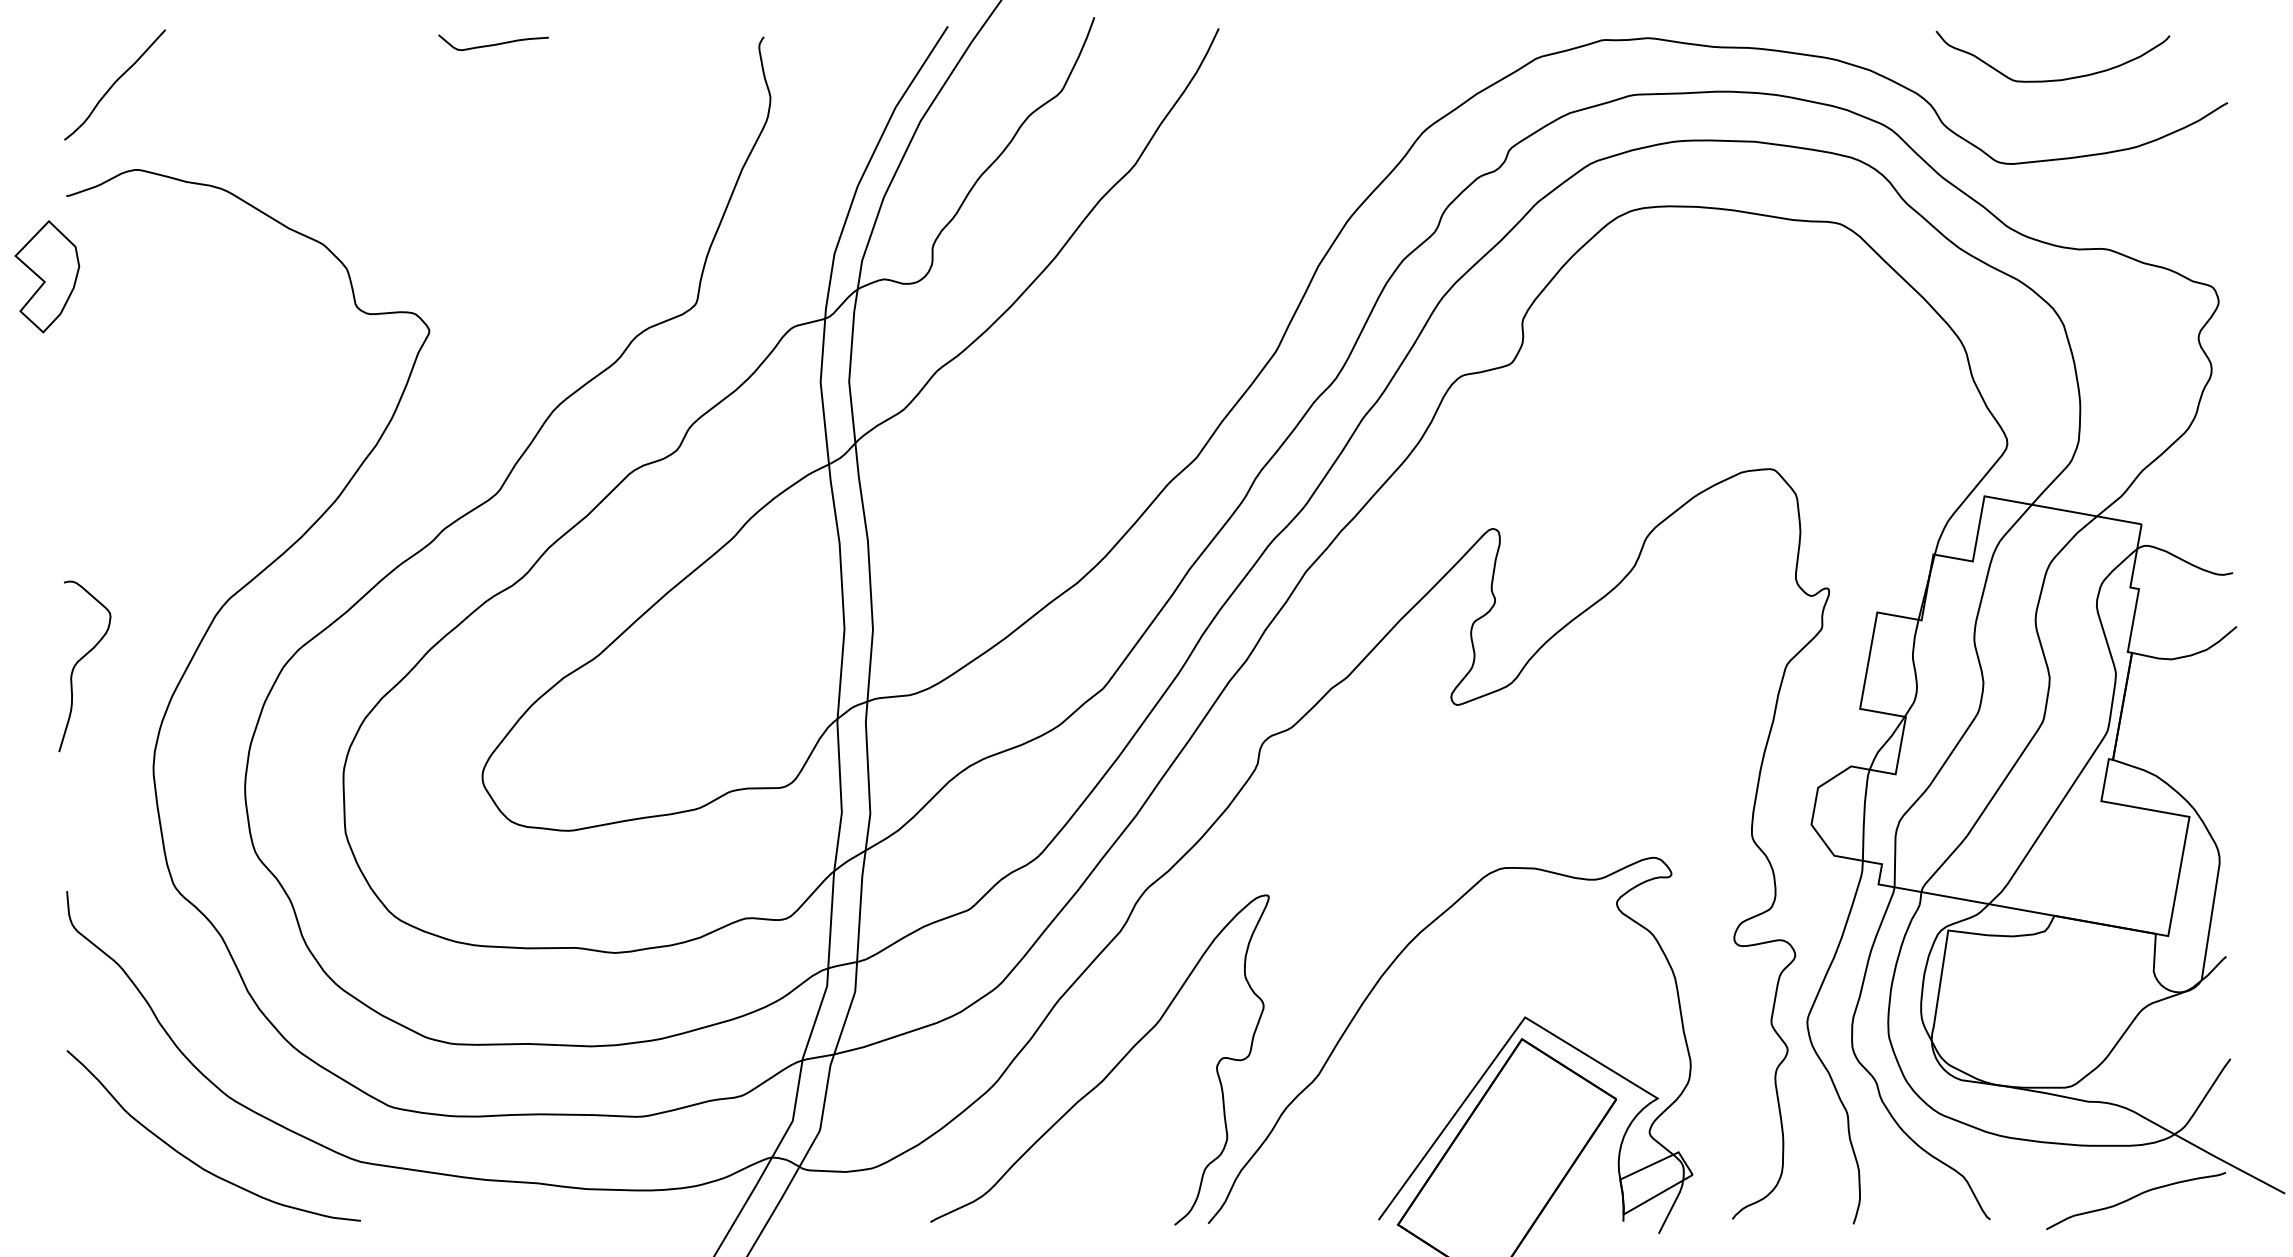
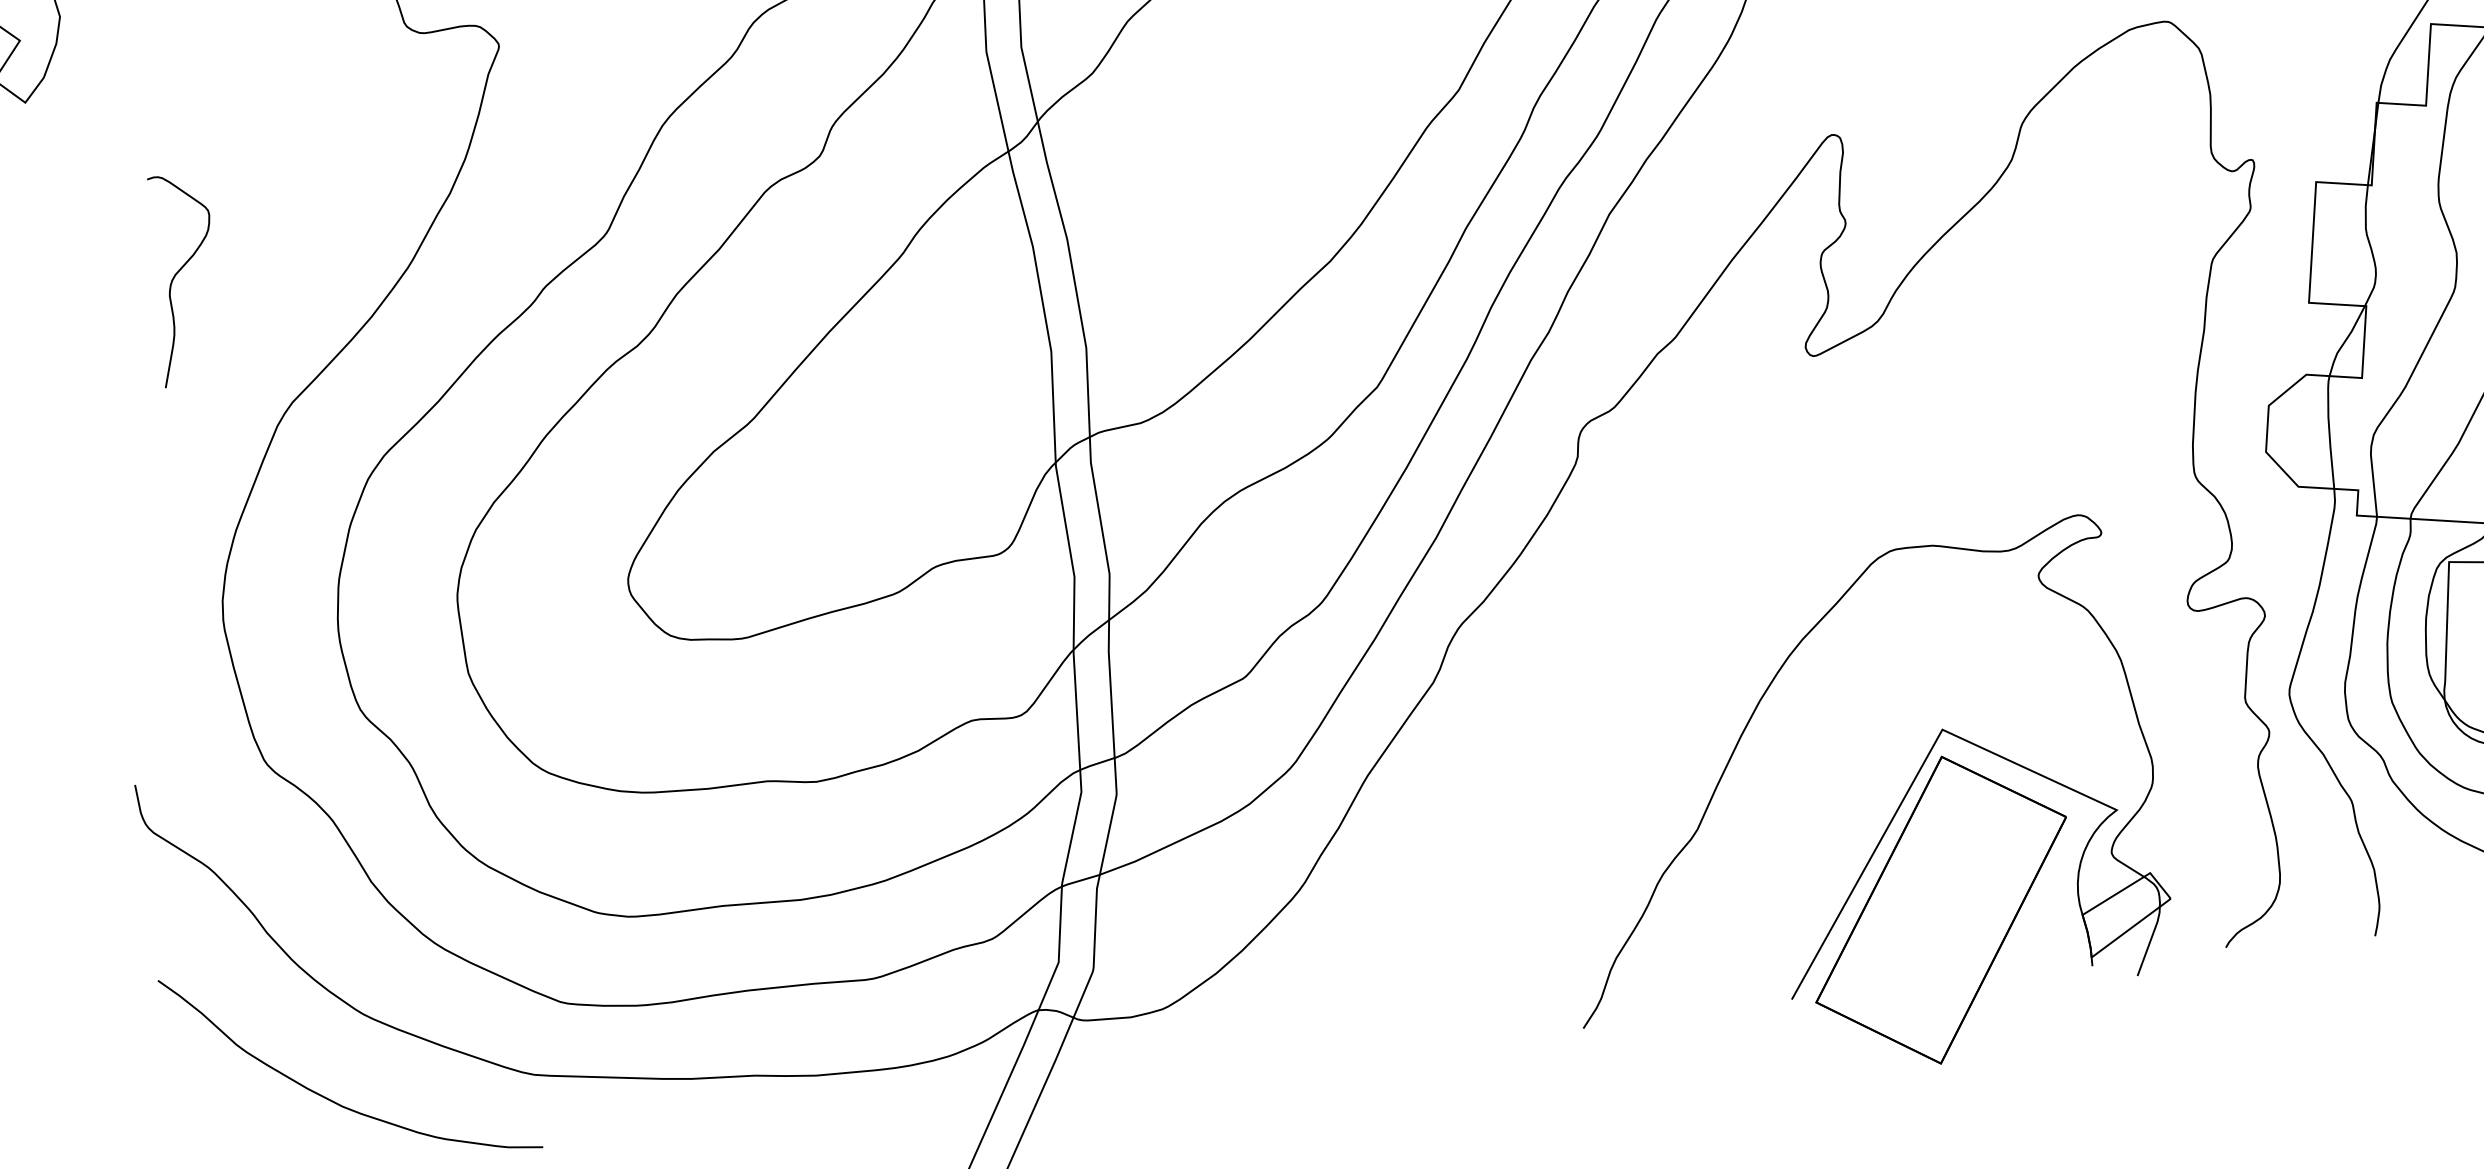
curve: (79, 661) -> (177, 274), moved
curve: (1110, 1070) -> (1441, 854), removed

